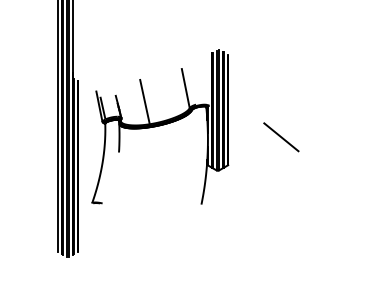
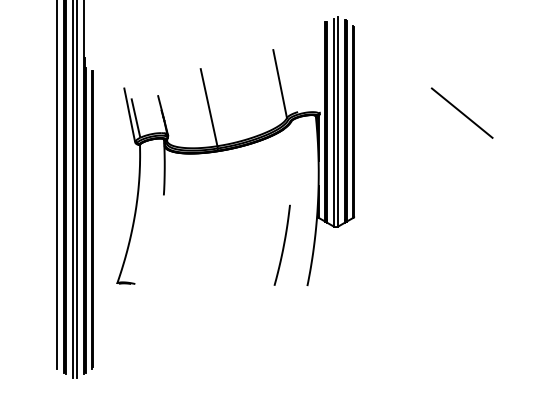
line: (281, 137) -> (462, 113), moved
curve: (187, 181) -> (283, 245), added

